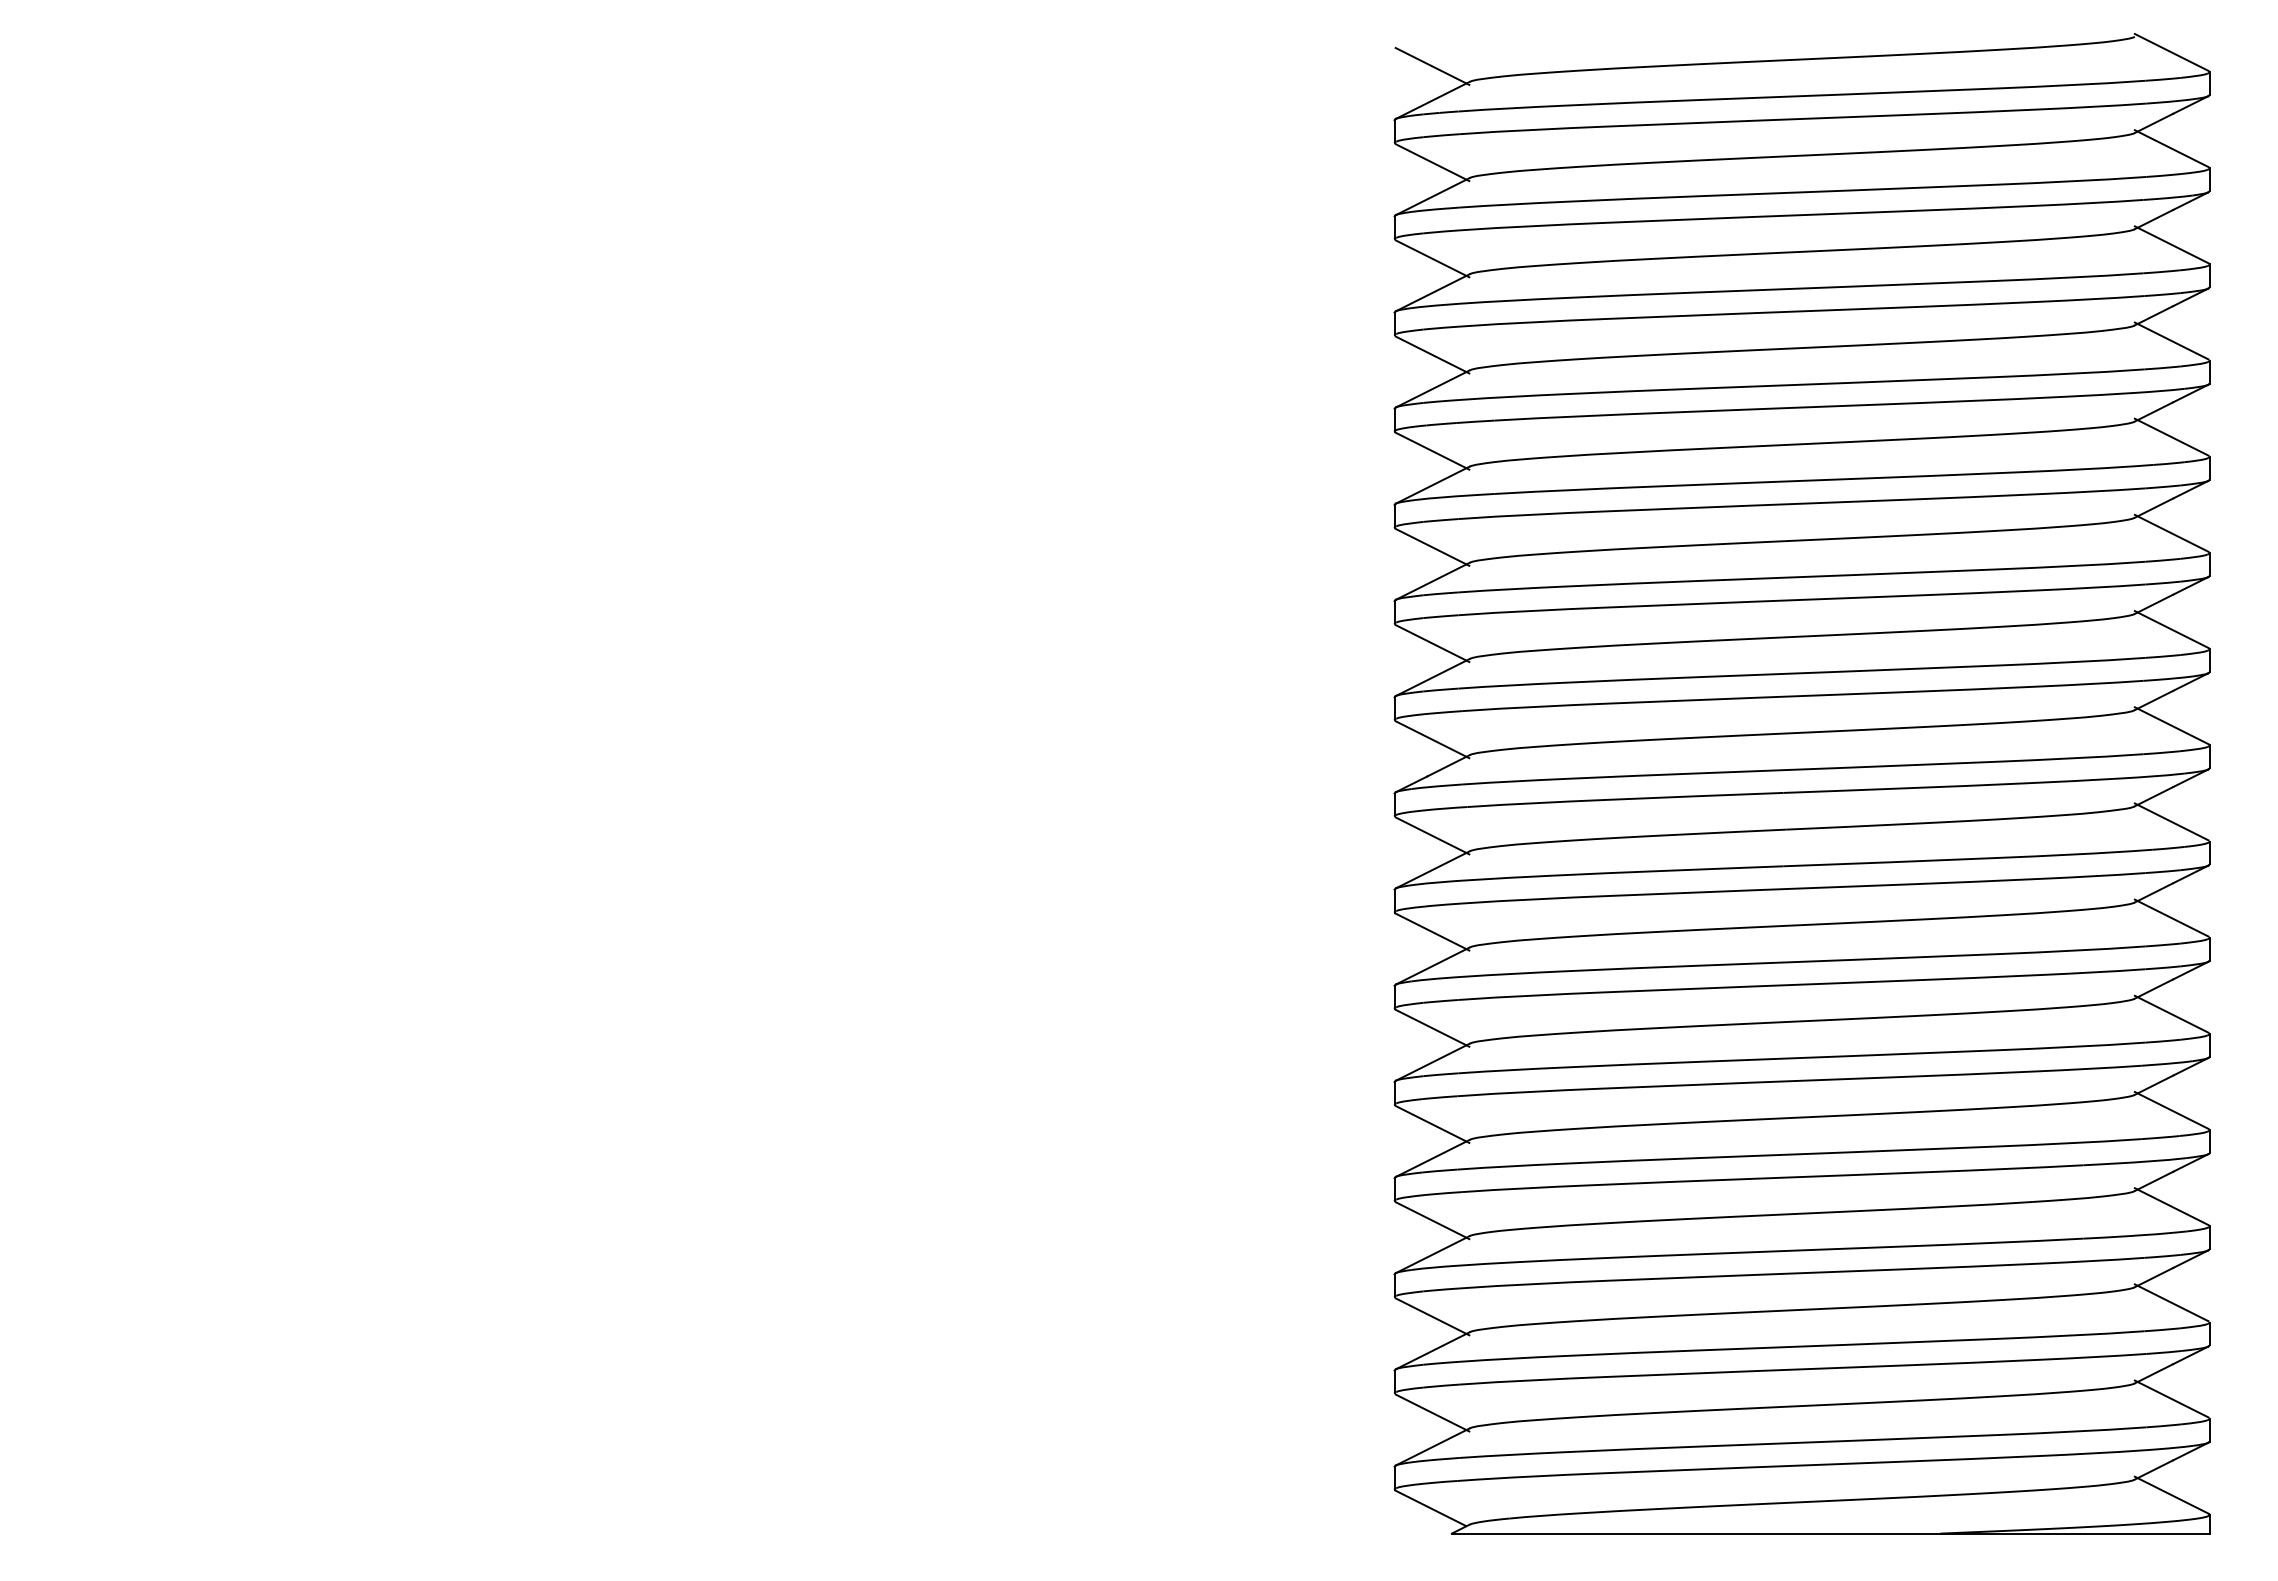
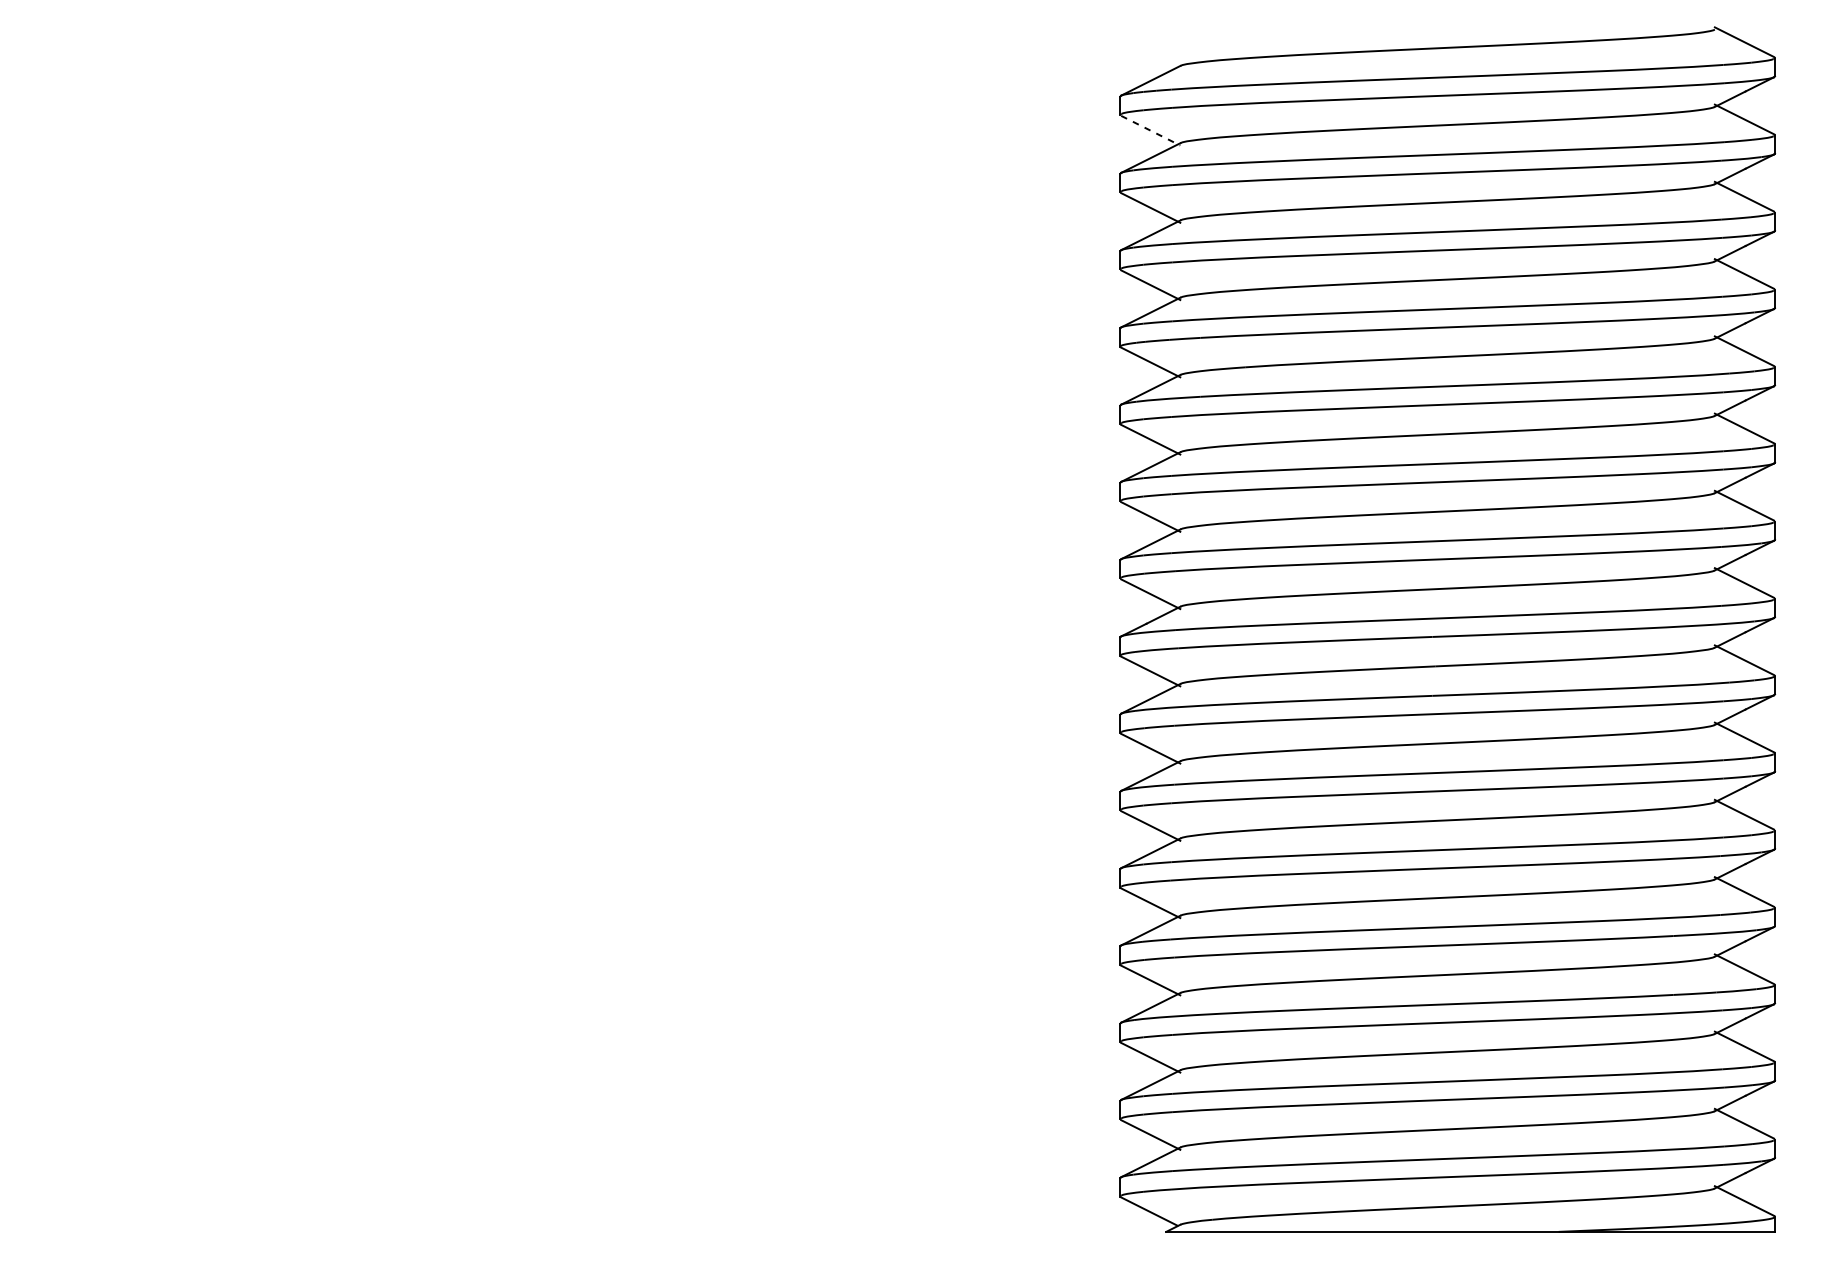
line: (1432, 66) -> (1150, 53), removed
line: (1432, 162) -> (1150, 130), solid -> dashed

